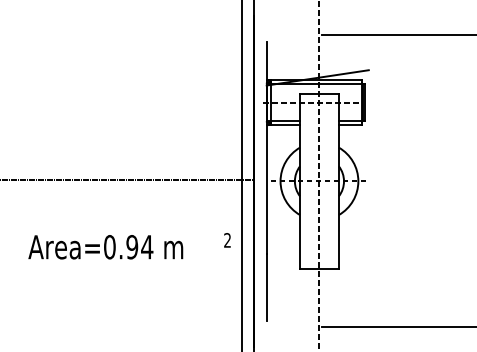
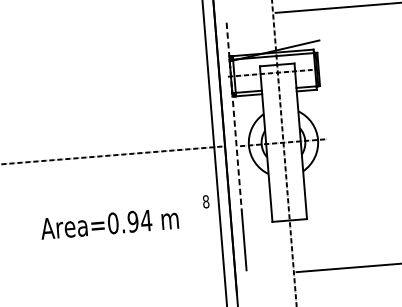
line: (266, 148) -> (234, 117), solid -> dashed
text: (227, 240) -> (206, 201), 2 -> 8
text: (105, 247) -> (109, 223), moved

